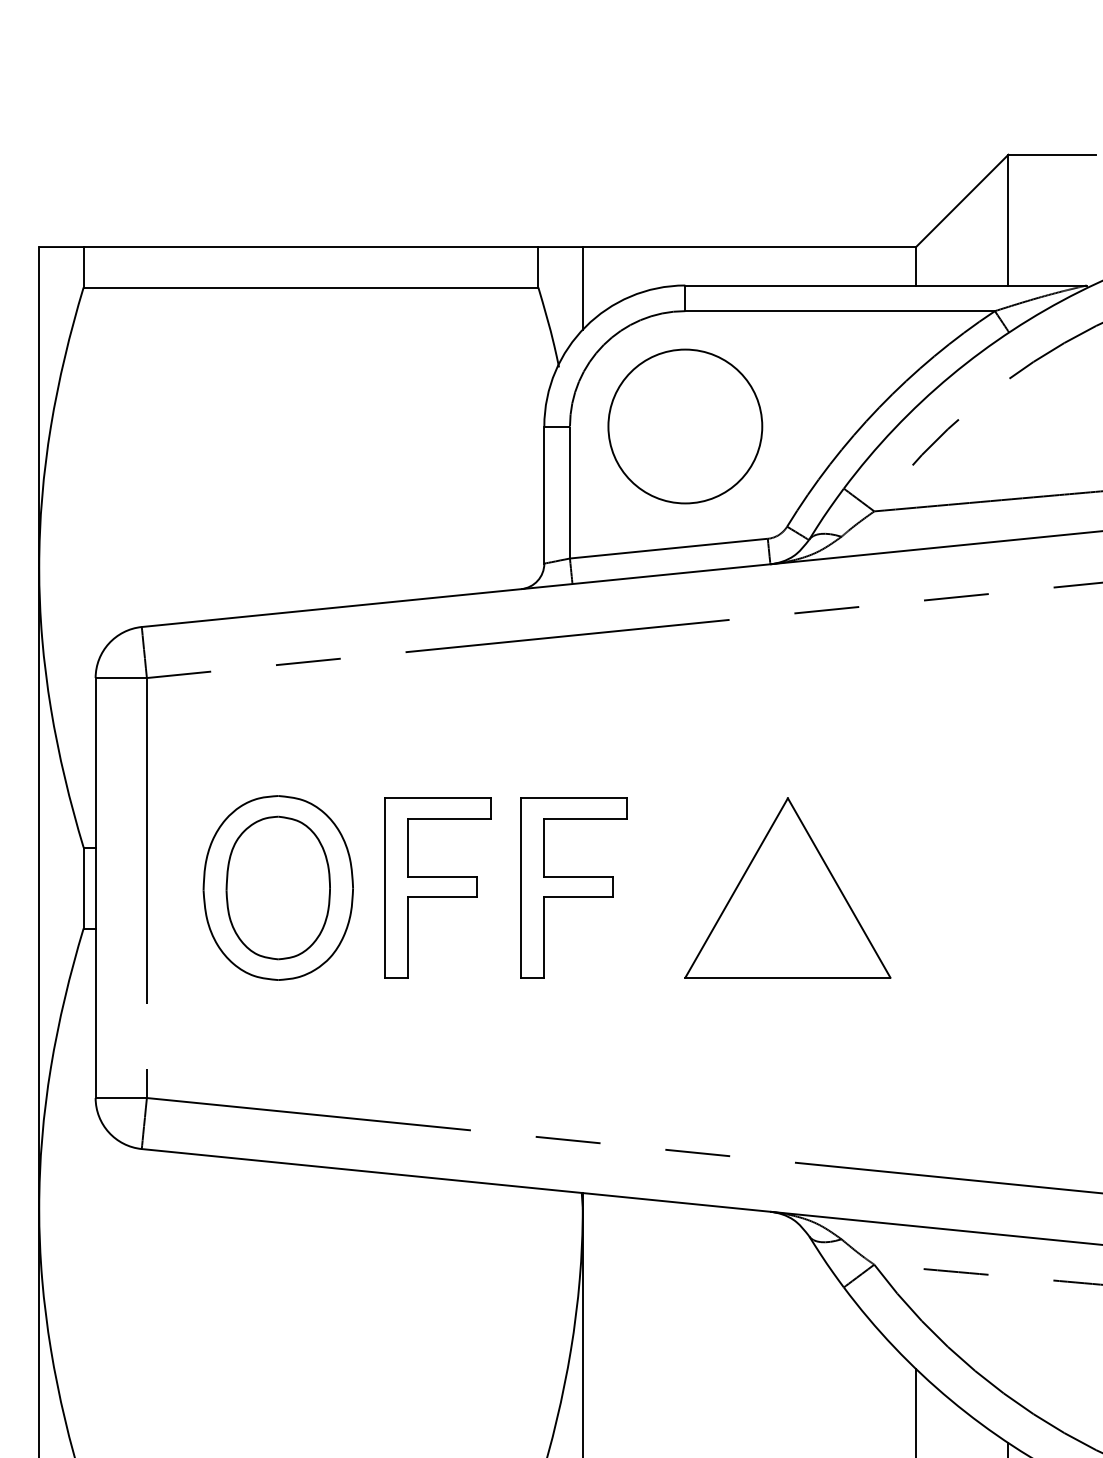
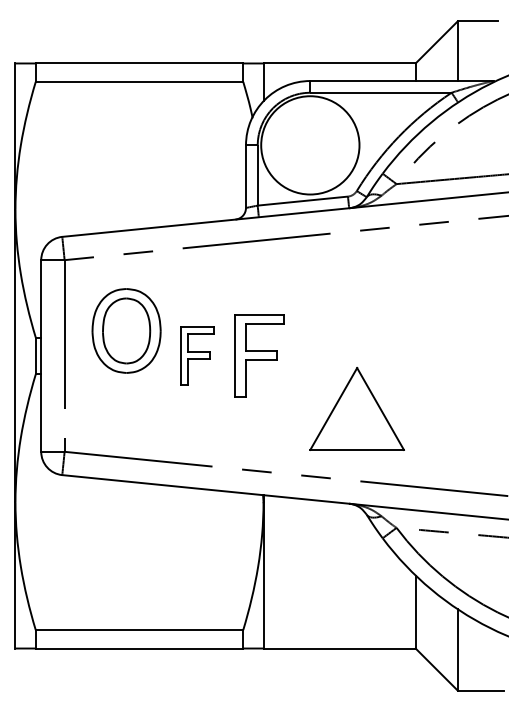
circle: (685, 426) -> (310, 145), size x1.4
part: (278, 886) -> (126, 330), moved
part: (438, 886) -> (197, 355), size x0.7
part: (786, 886) -> (356, 408), moved

